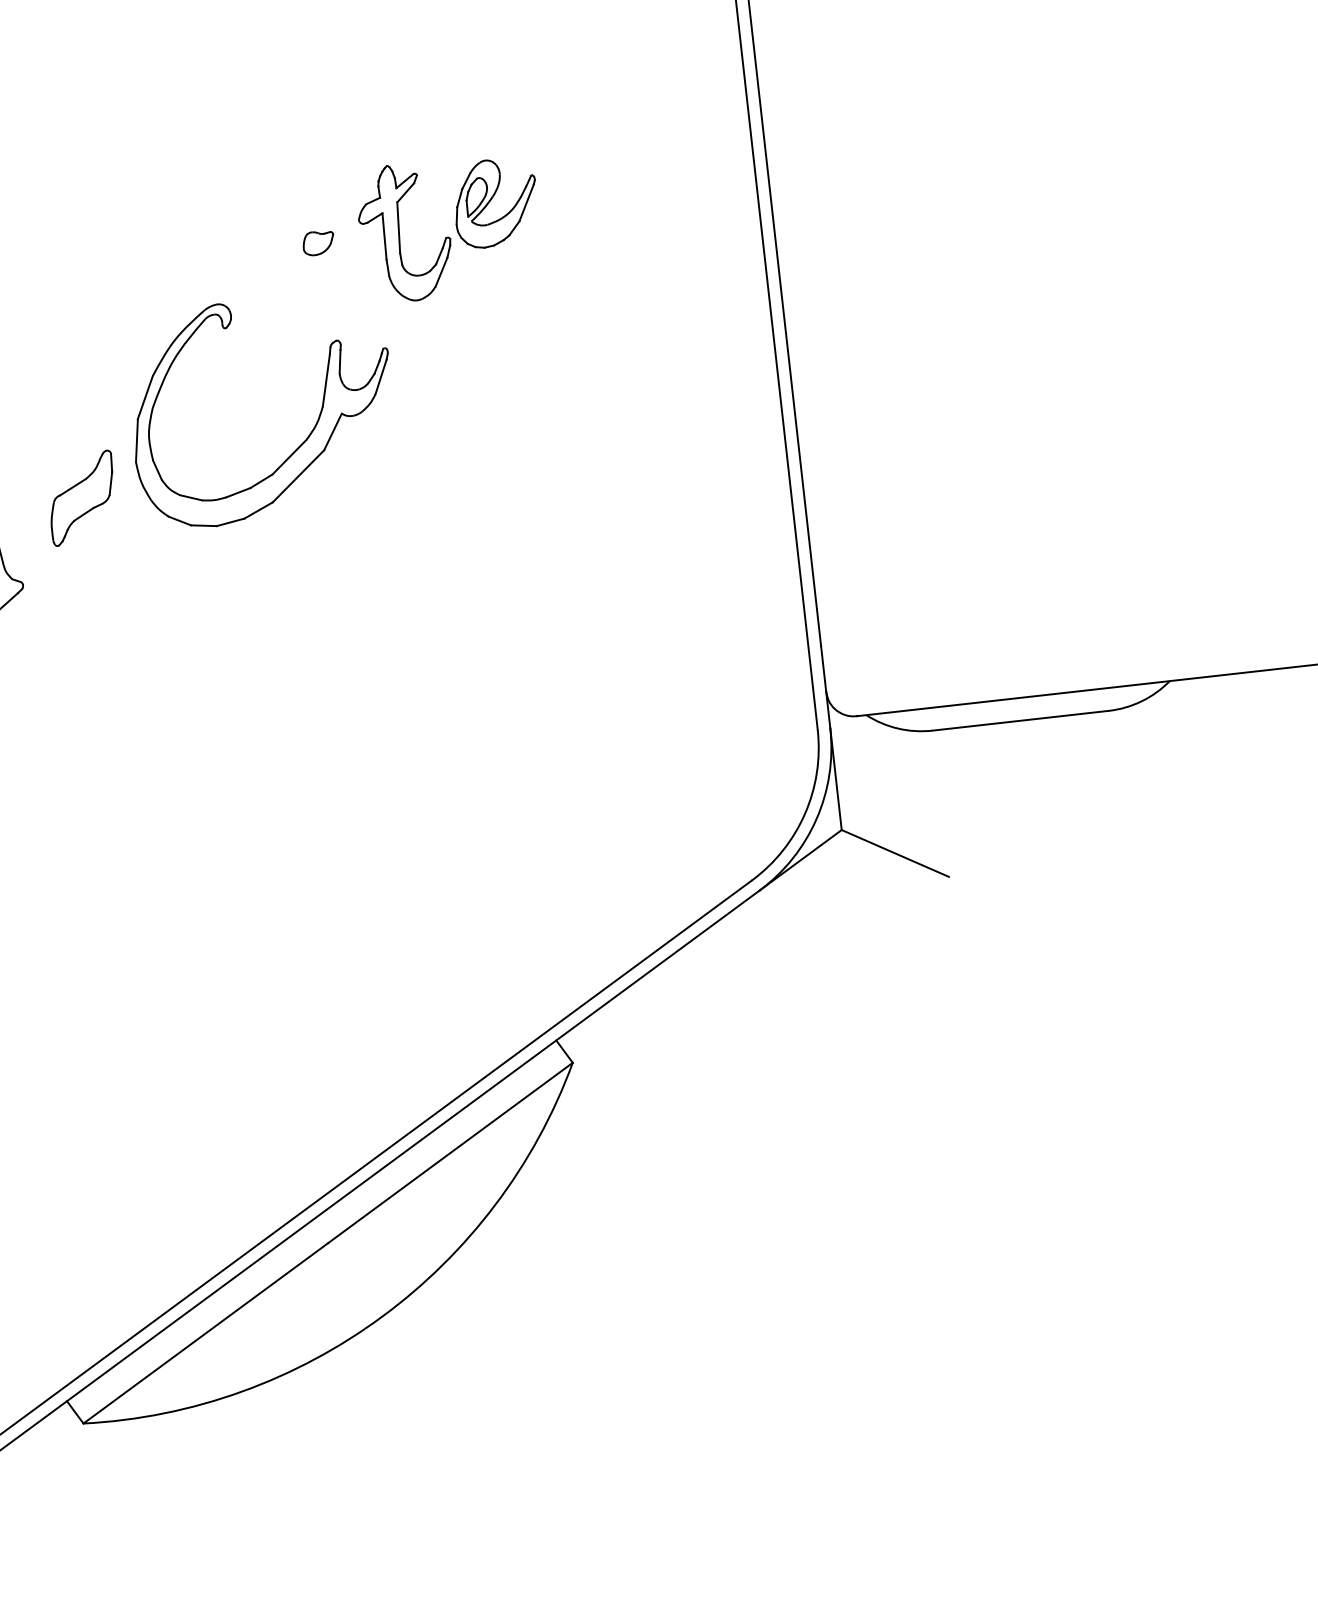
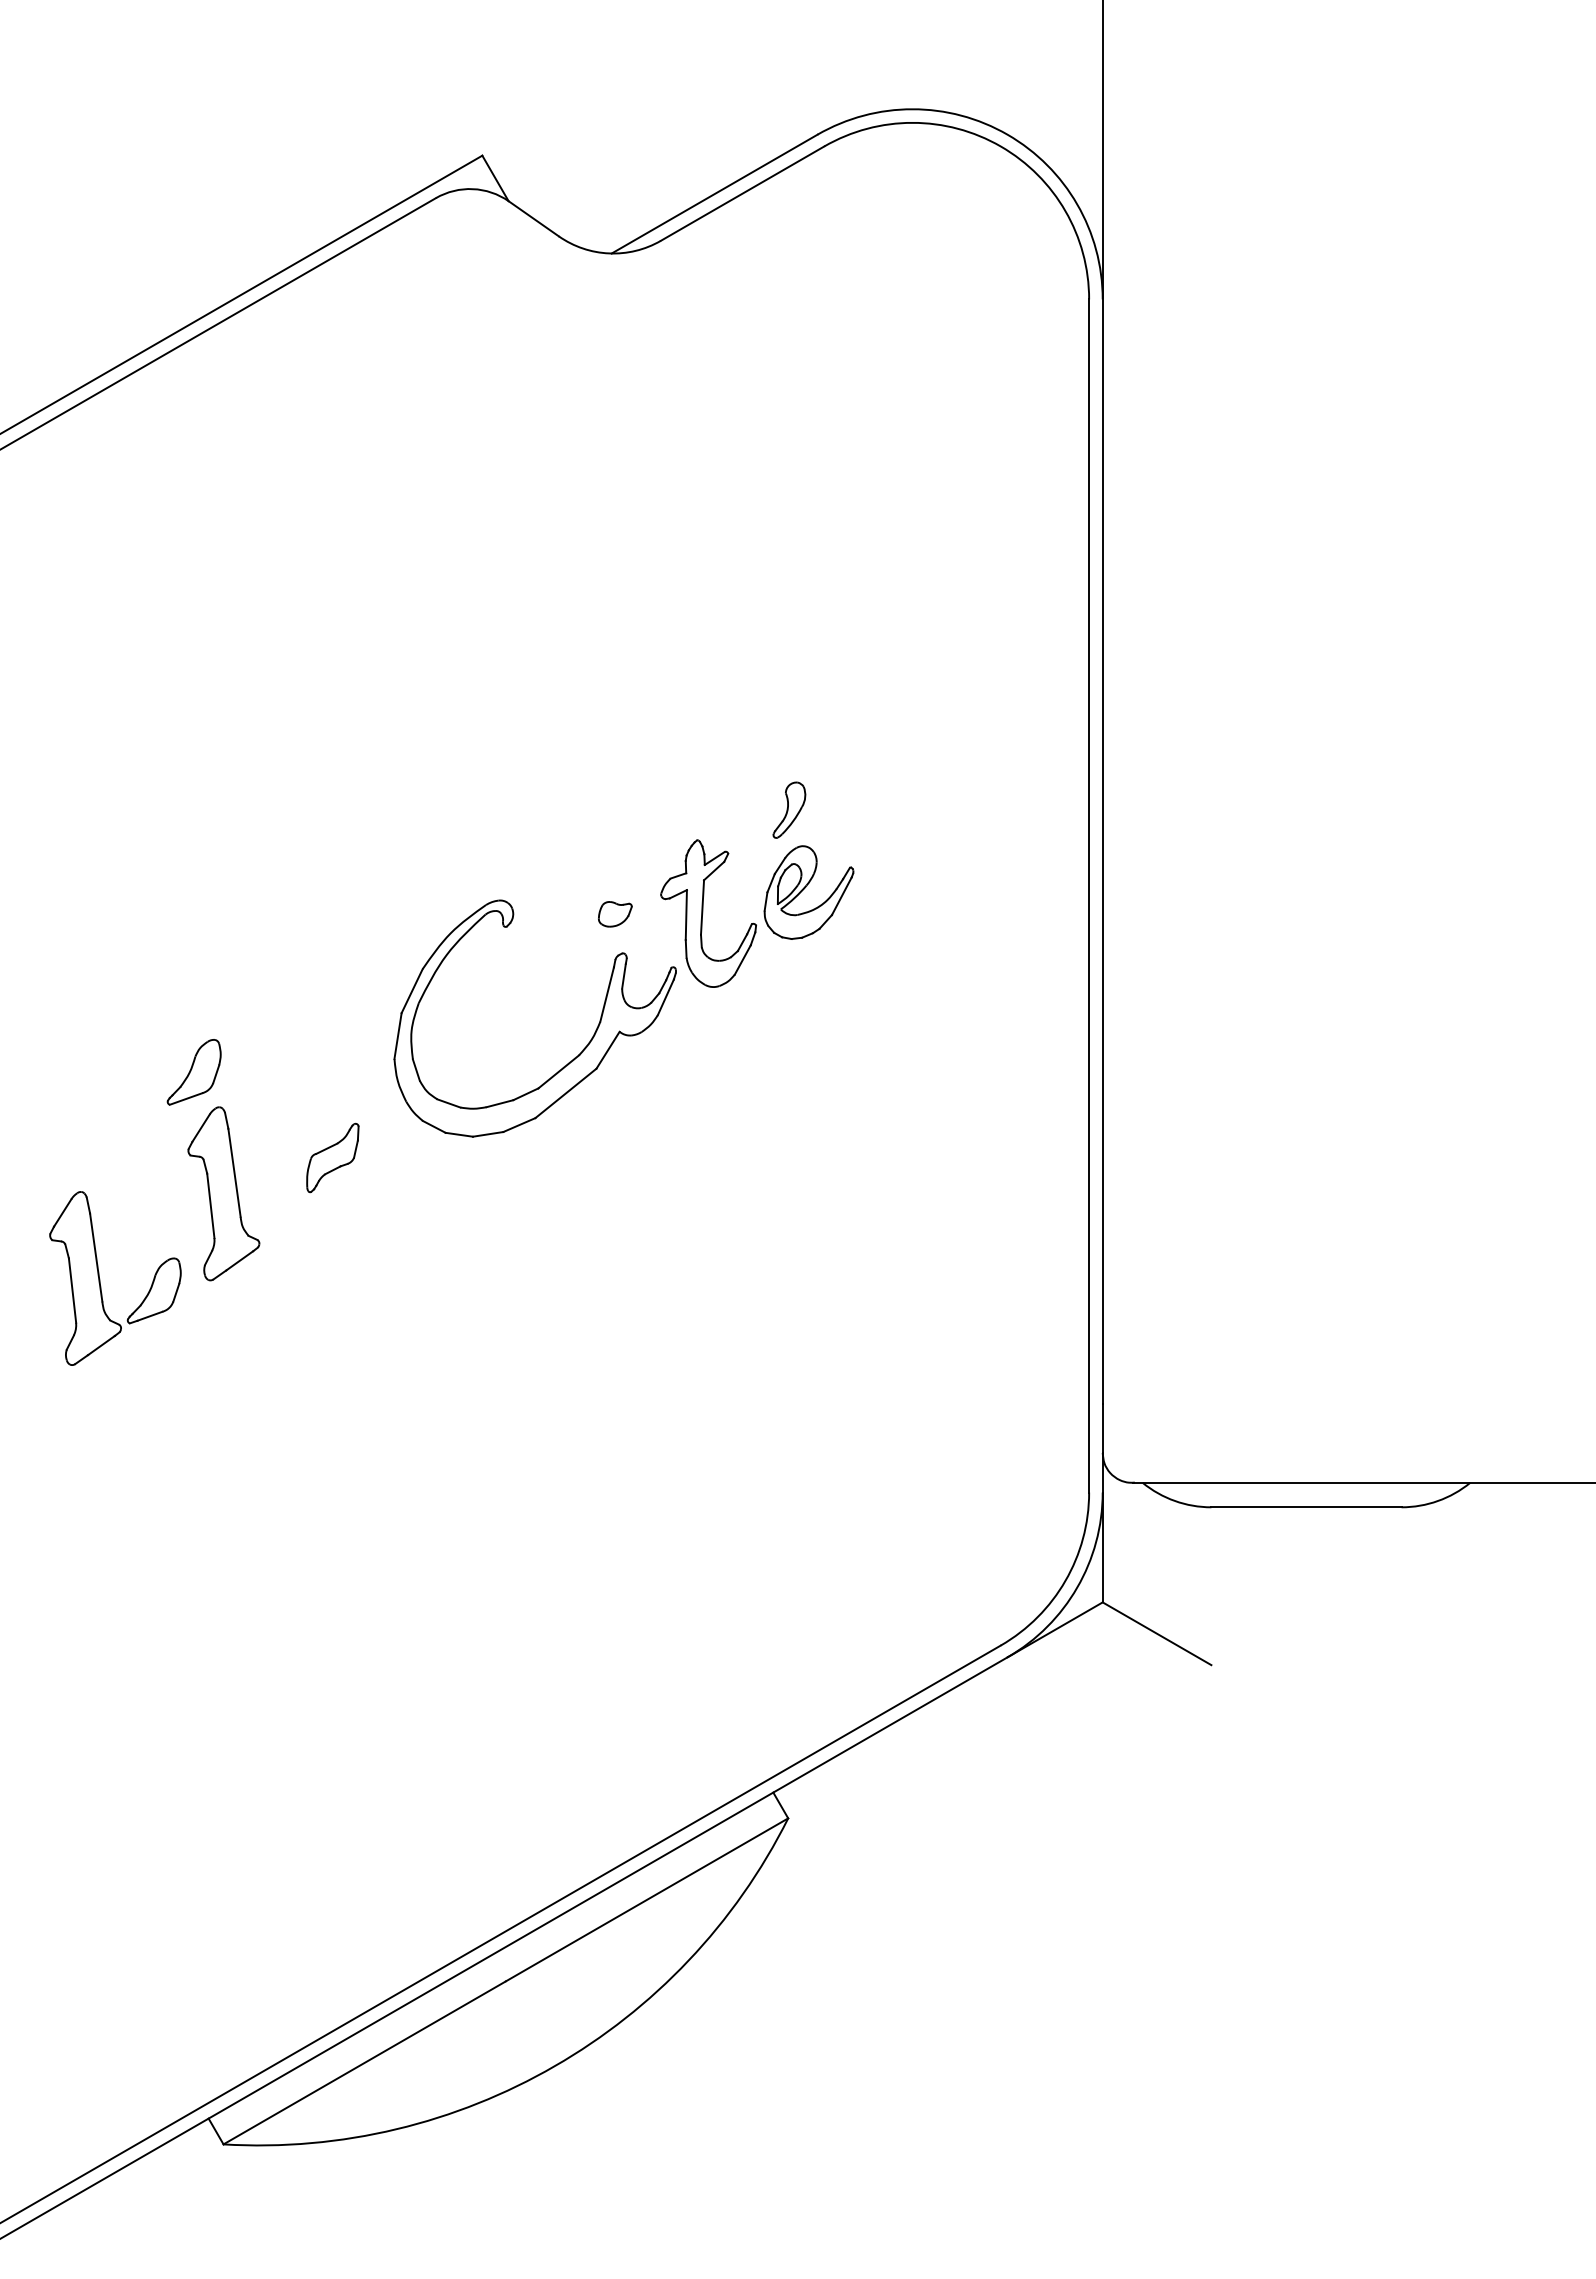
part: (469, 127) -> (789, 809), added
part: (298, 446) -> (569, 1061), moved
part: (81, 497) -> (332, 1157), size x0.71

